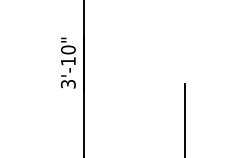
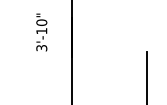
text: (67, 62) -> (41, 32), moved

